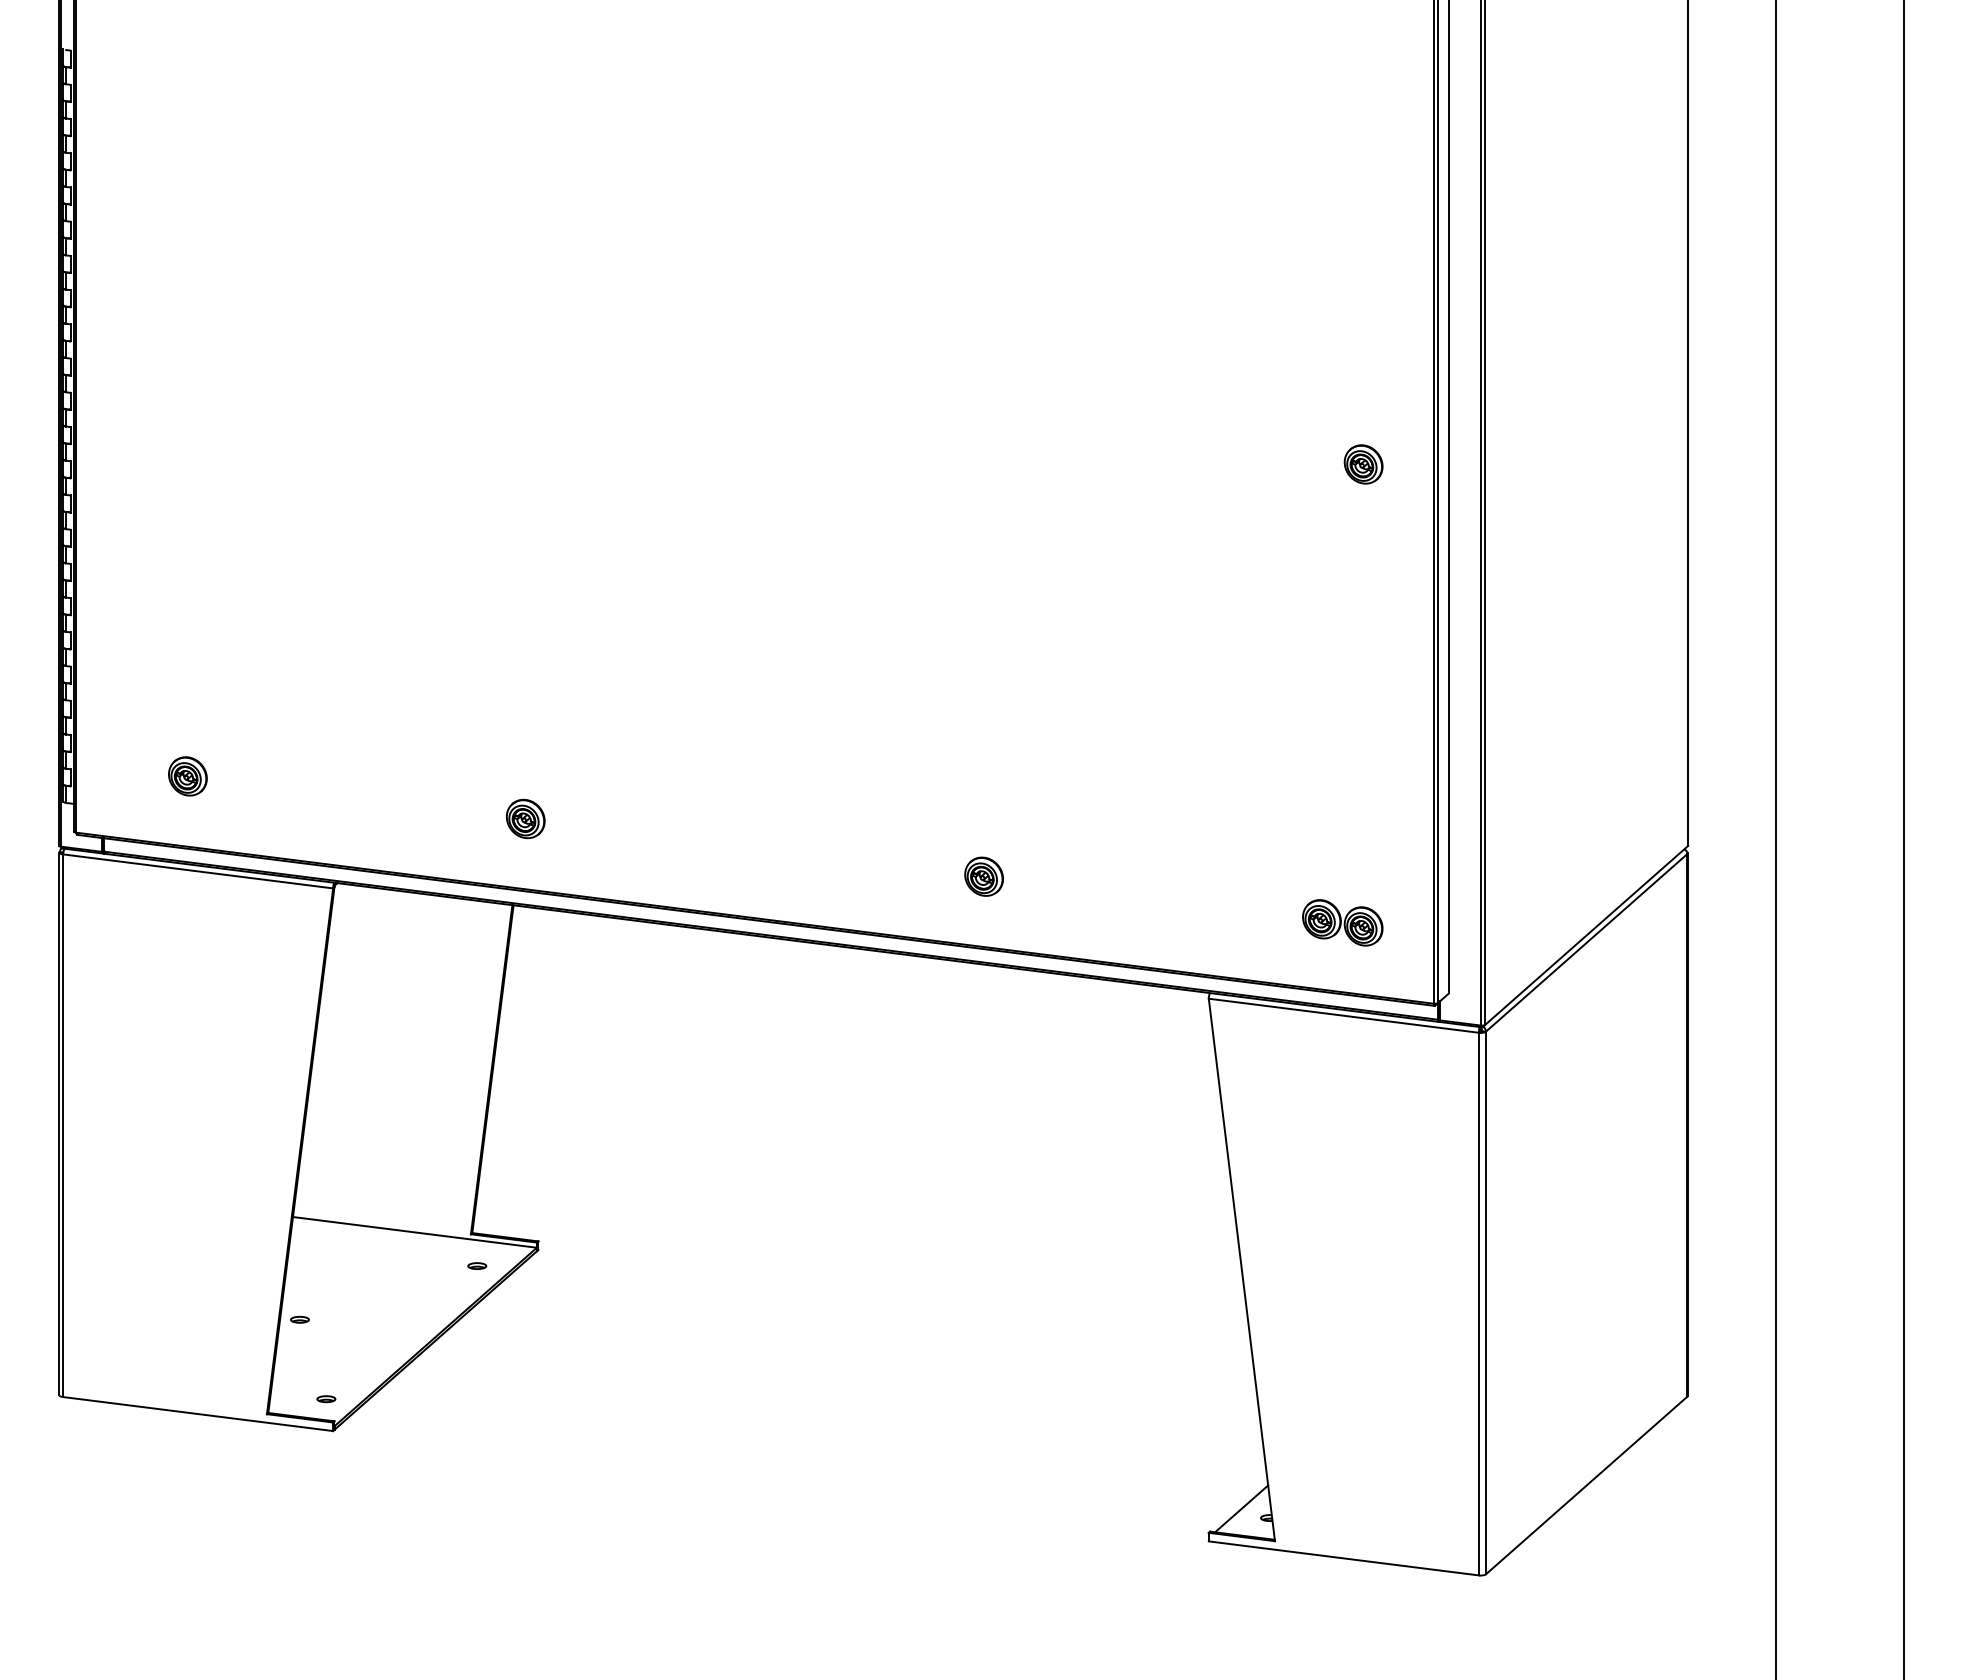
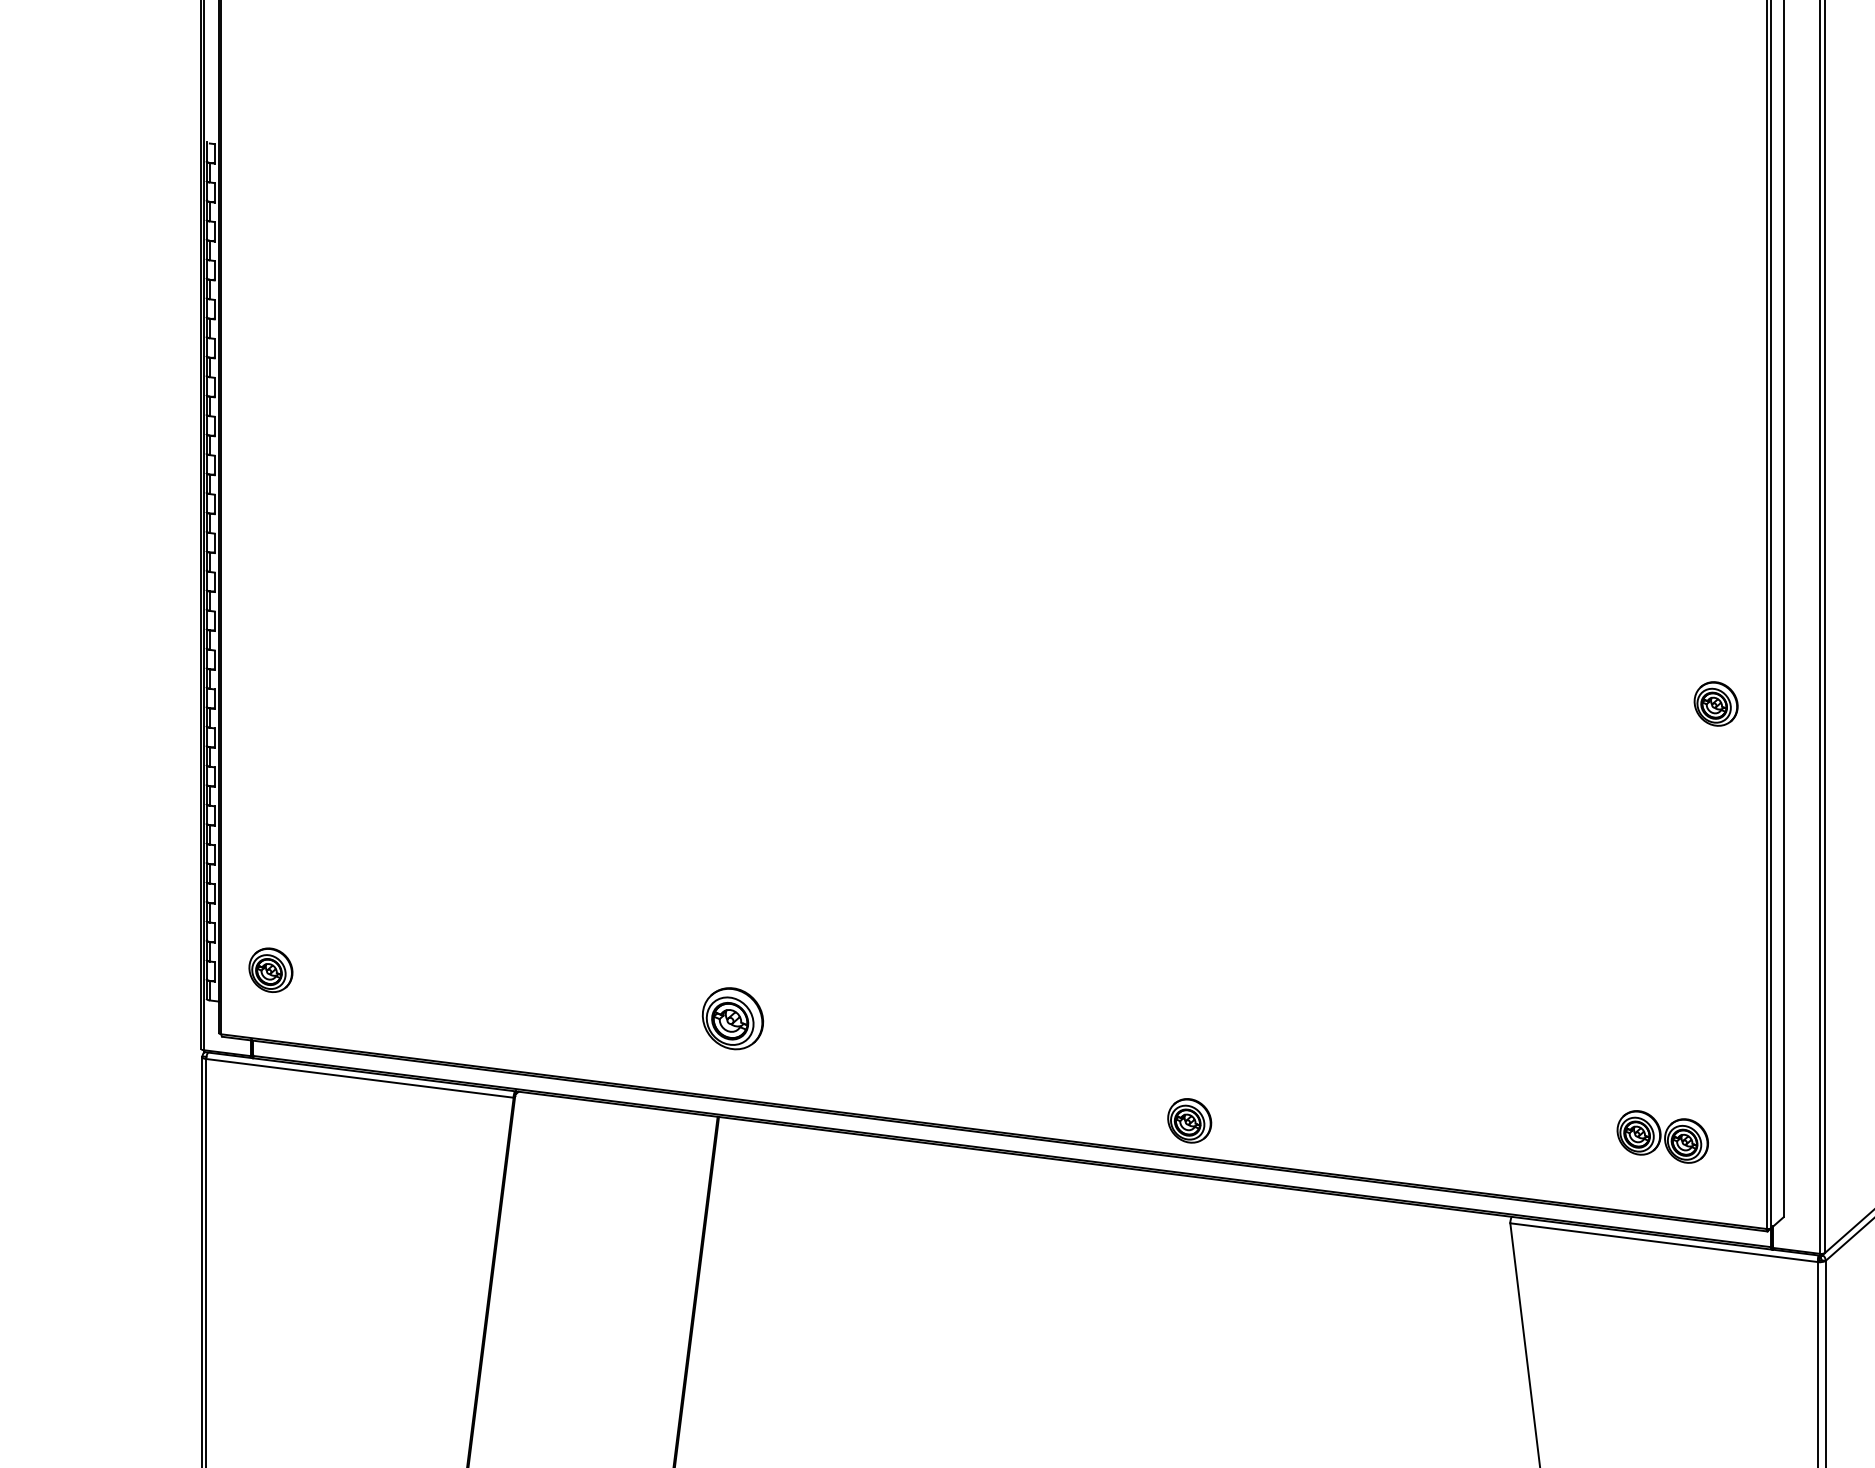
part: (1363, 464) -> (1715, 704), moved
part: (187, 776) -> (270, 970), moved
part: (525, 818) -> (732, 1018), size x1.4
part: (983, 876) -> (1189, 1120), moved

